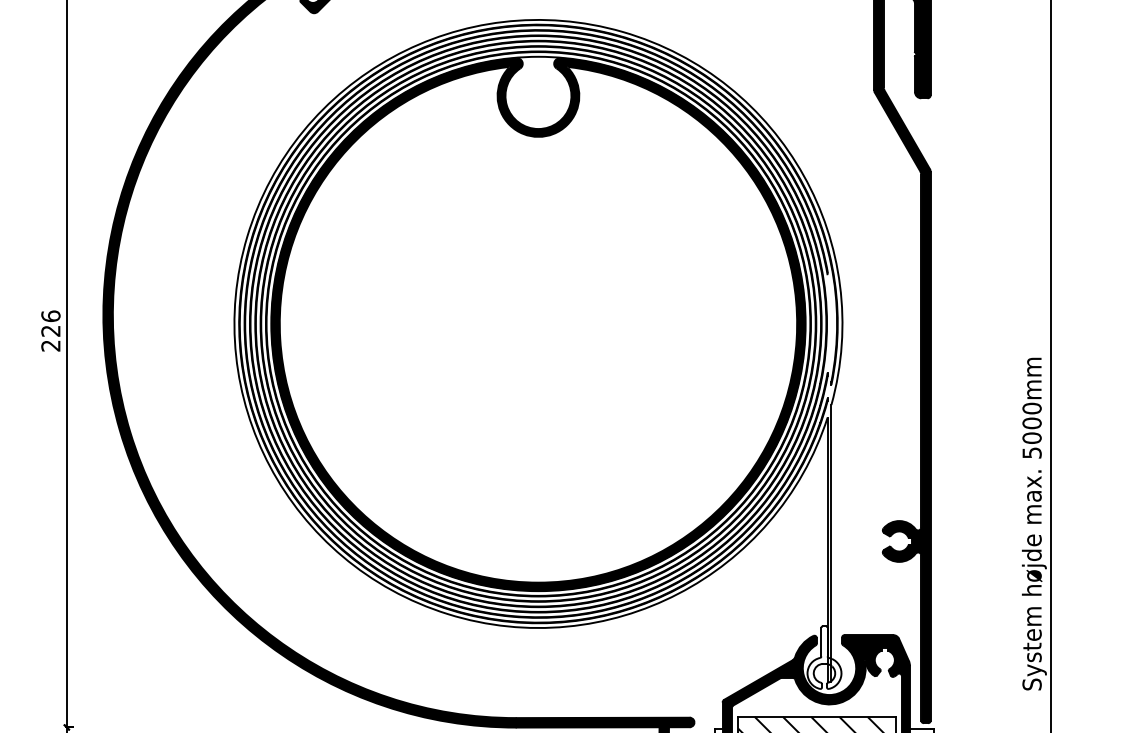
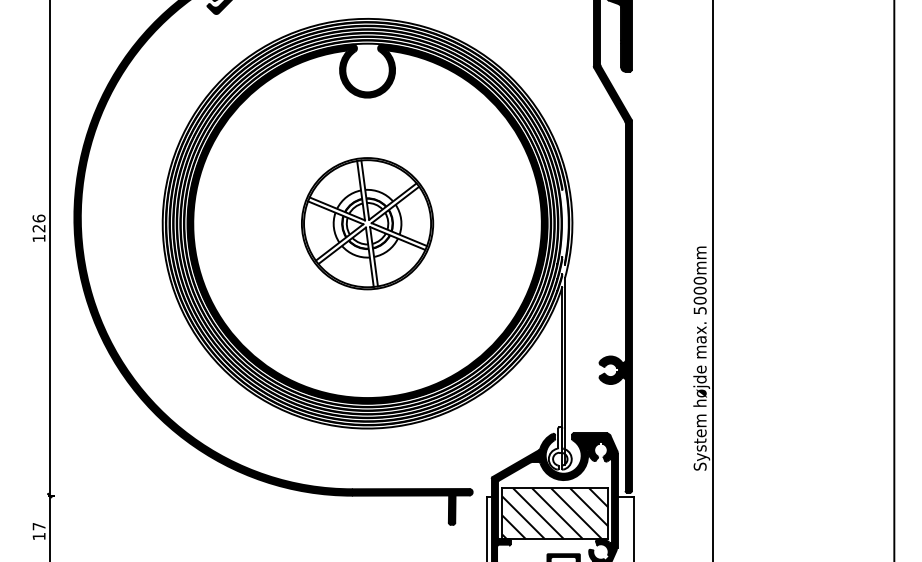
part: (538, 323) -> (367, 223), added
text: (50, 345) -> (38, 238), 226 -> 126

